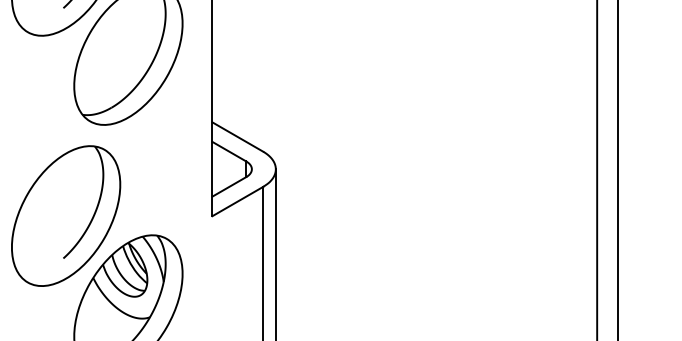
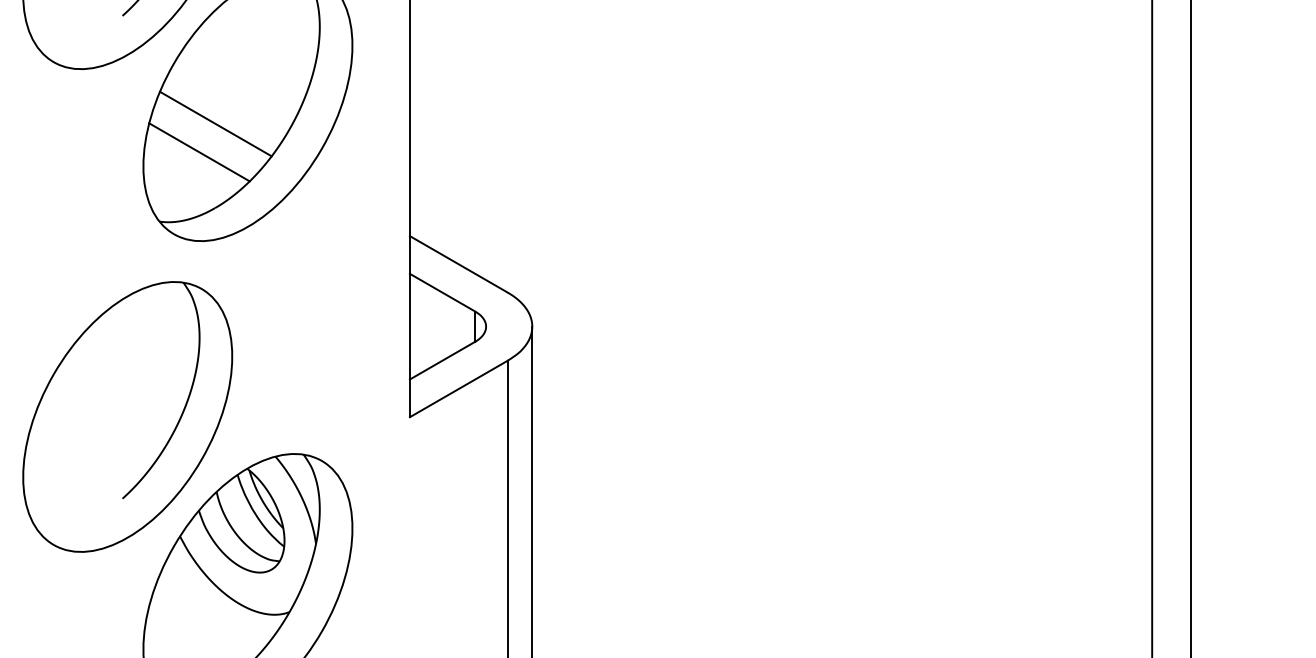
line: (111, 63) -> (215, 122), added
line: (103, 78) -> (199, 151), added

